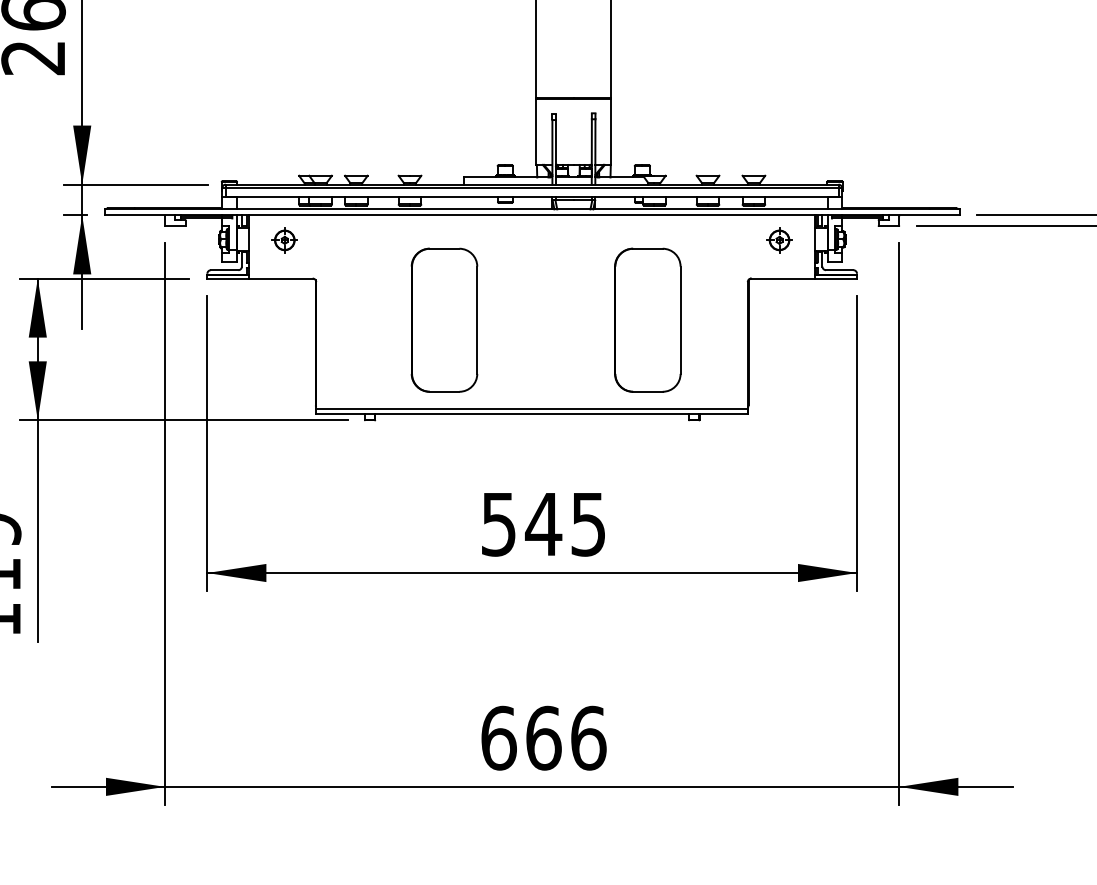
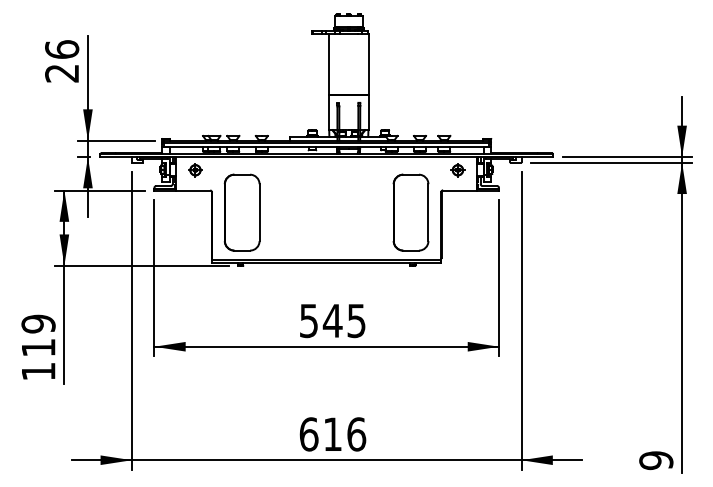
part: (443, 319) -> (241, 212), moved
part: (646, 319) -> (410, 212), moved
text: (543, 738) -> (332, 434), 666 -> 616

